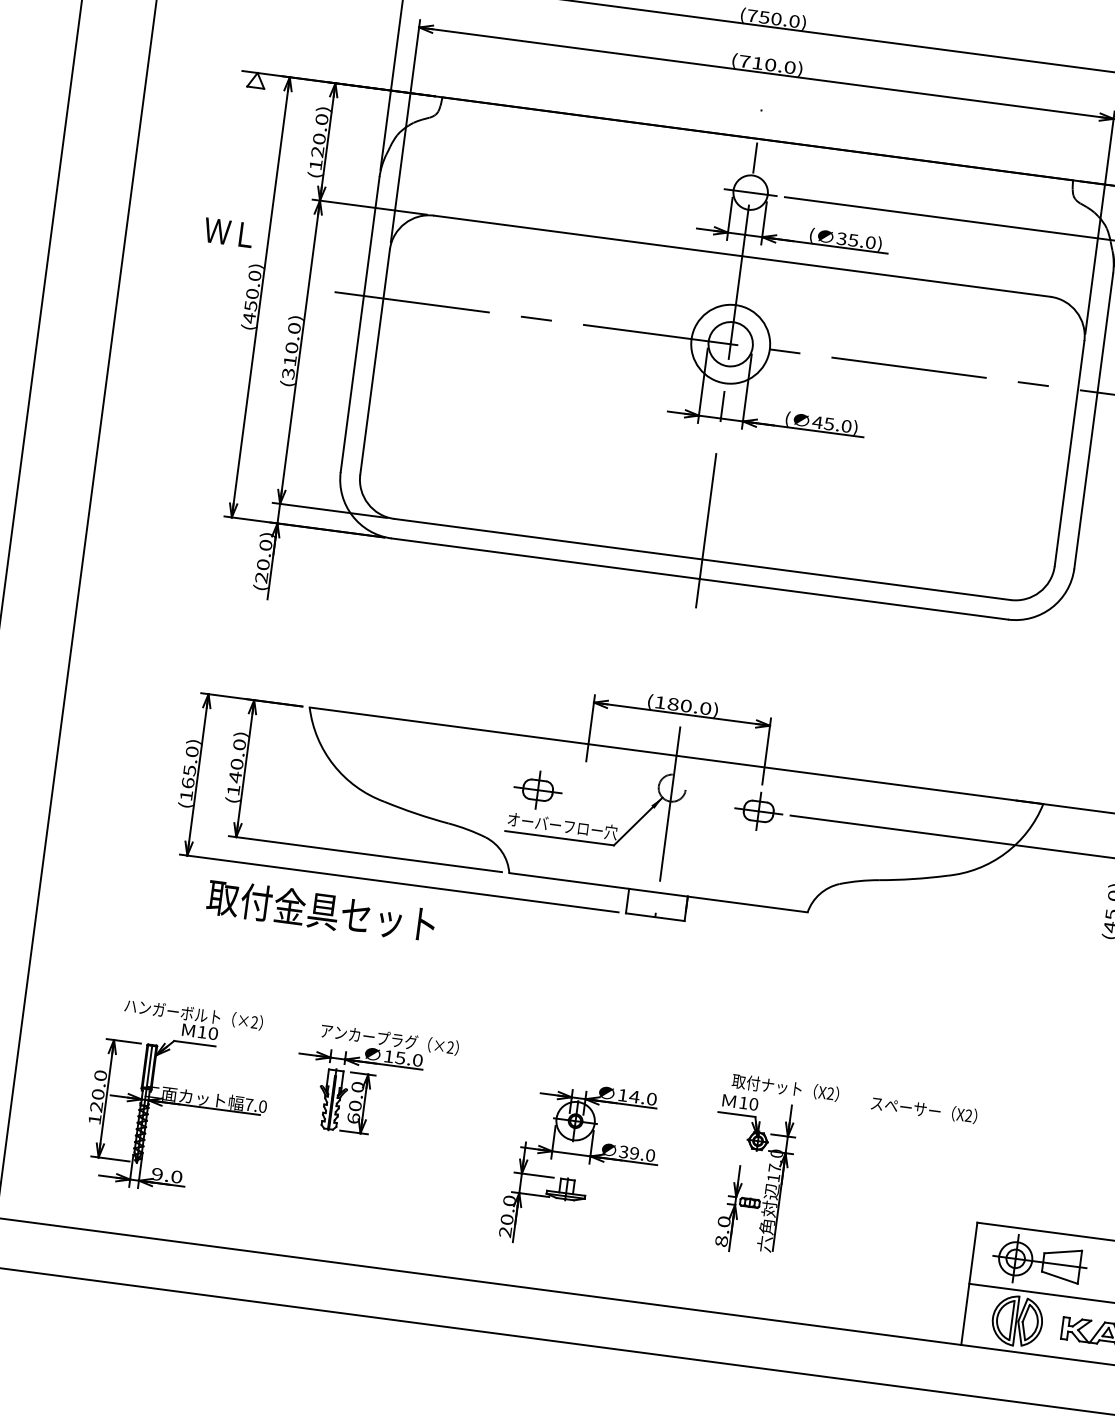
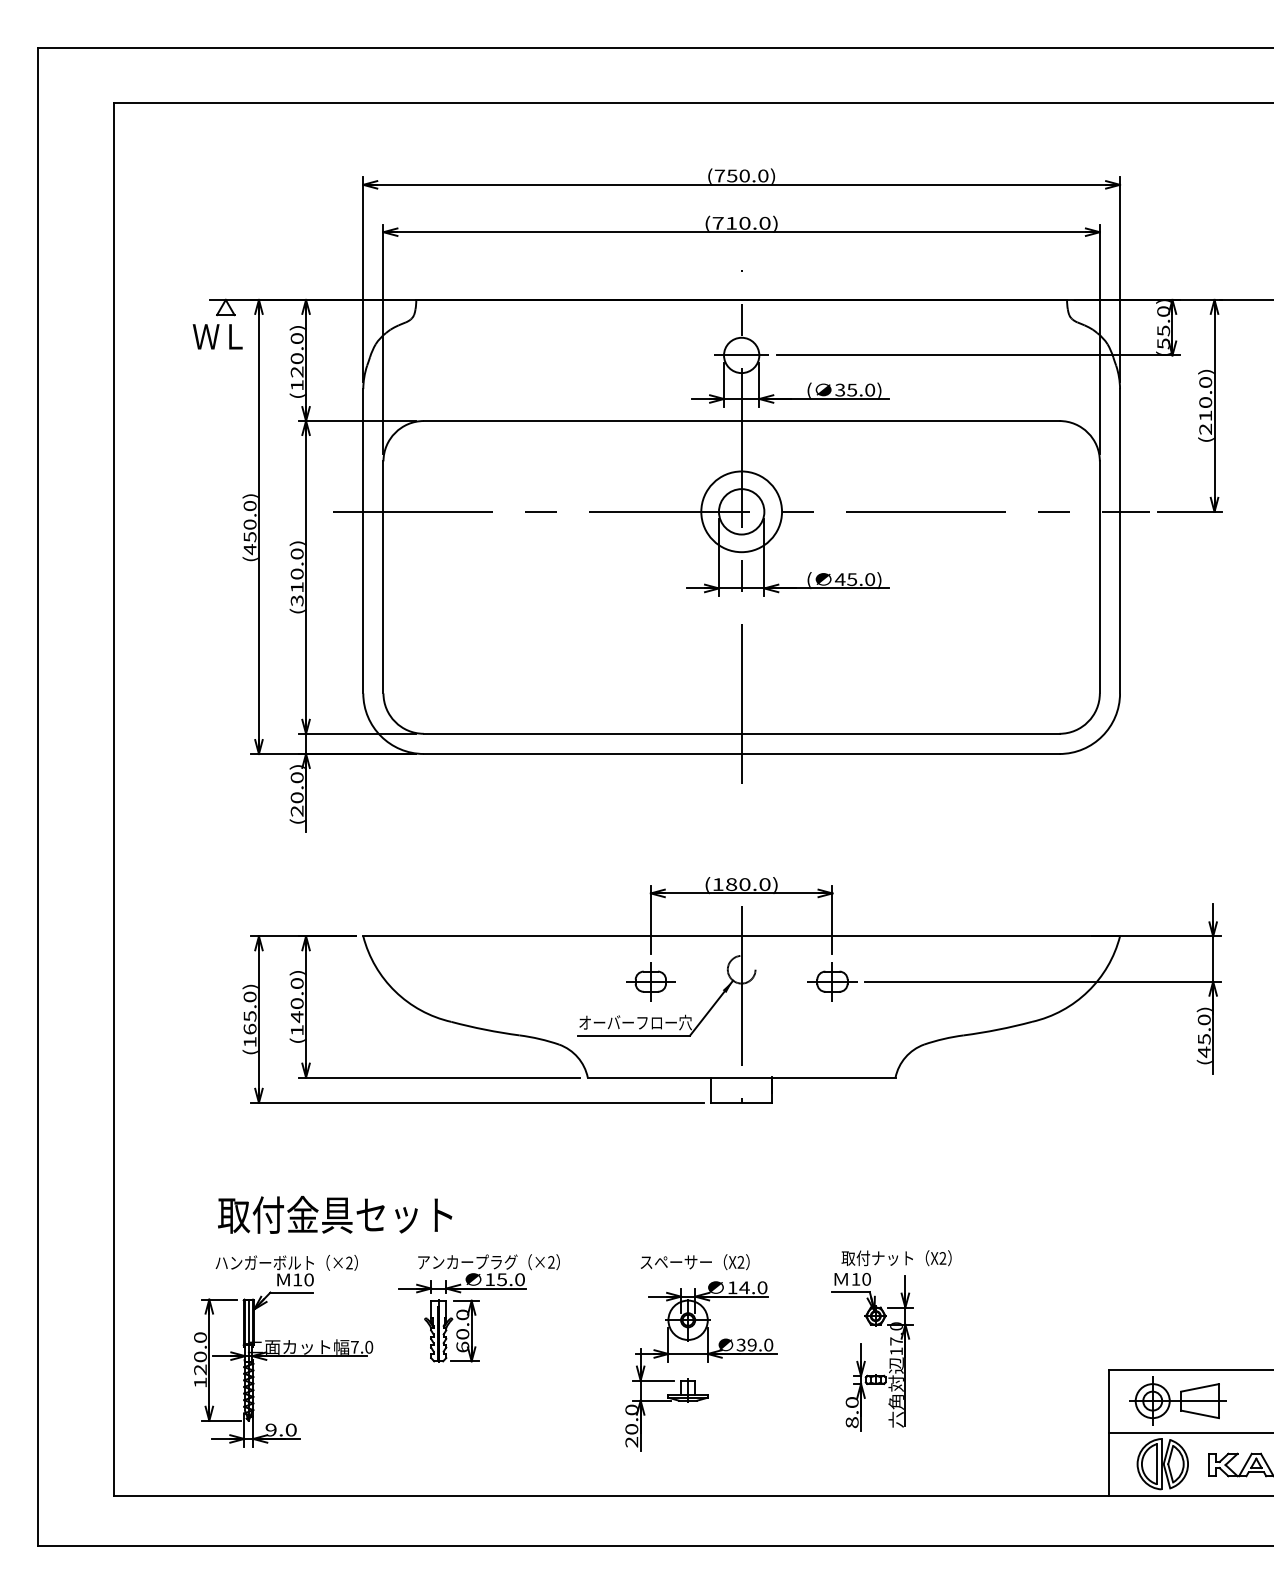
text: (228, 232) -> (217, 336), moved
part: (537, 789) -> (650, 981), moved
text: (321, 910) -> (335, 1214), moved
text: (924, 1110) -> (695, 1262), moved

